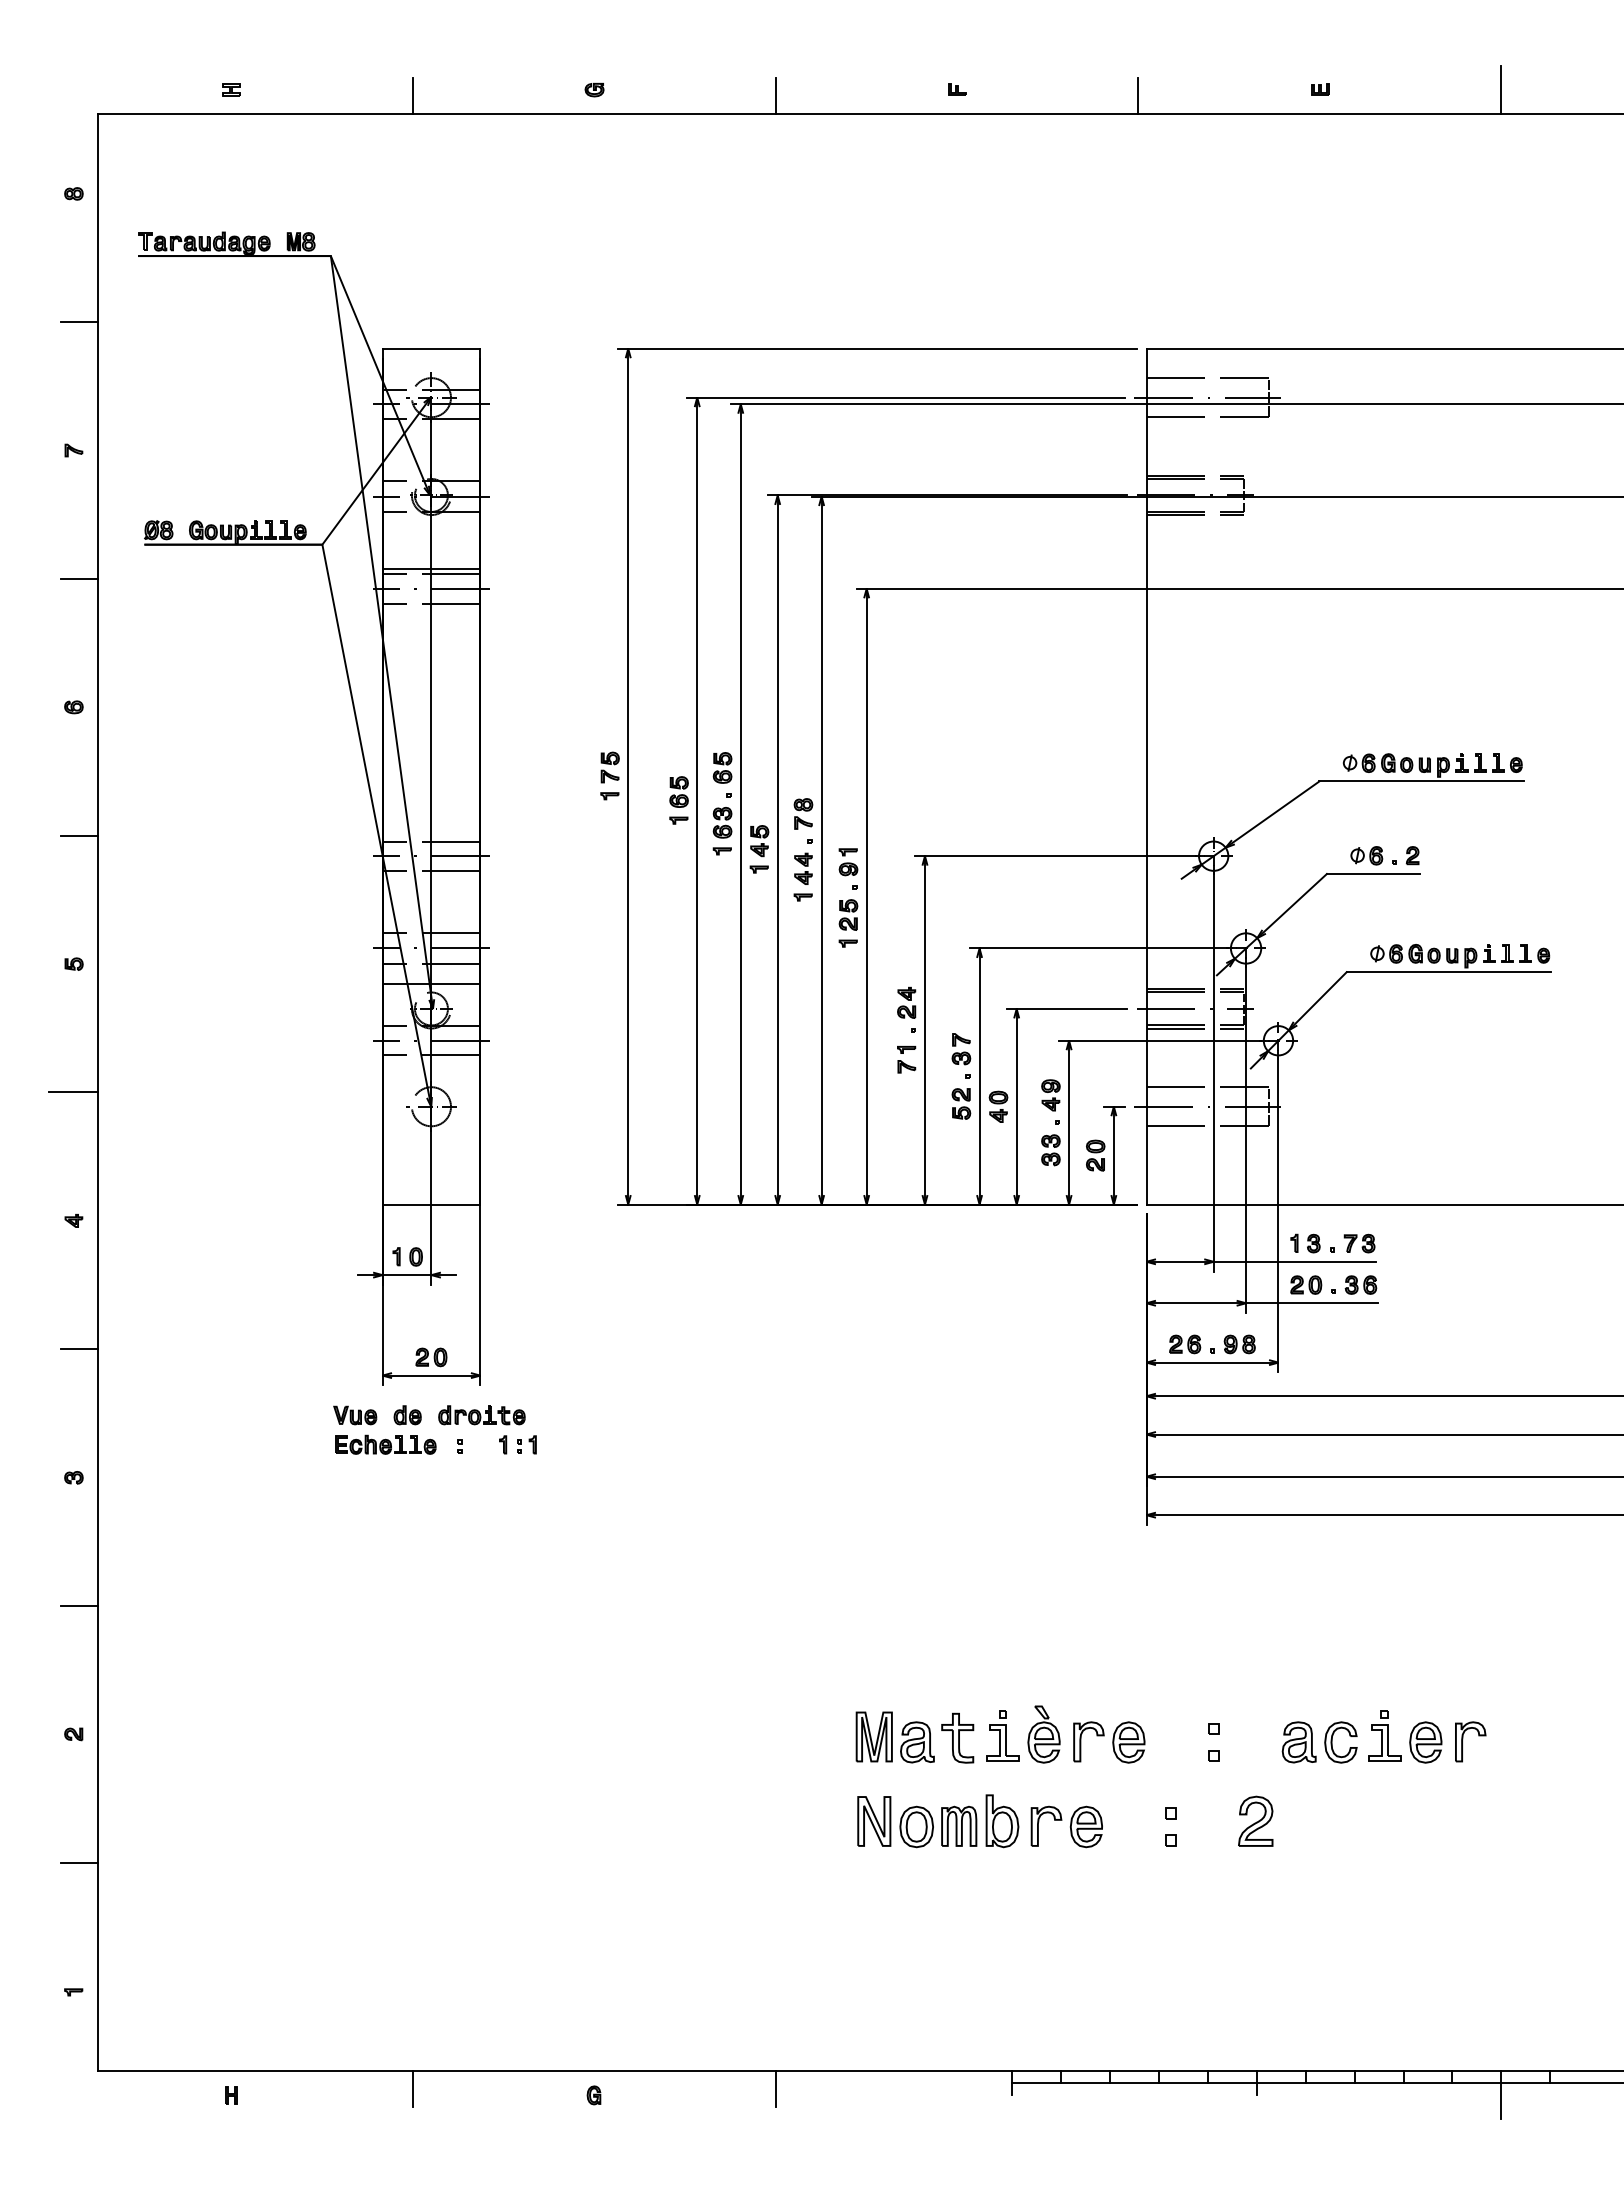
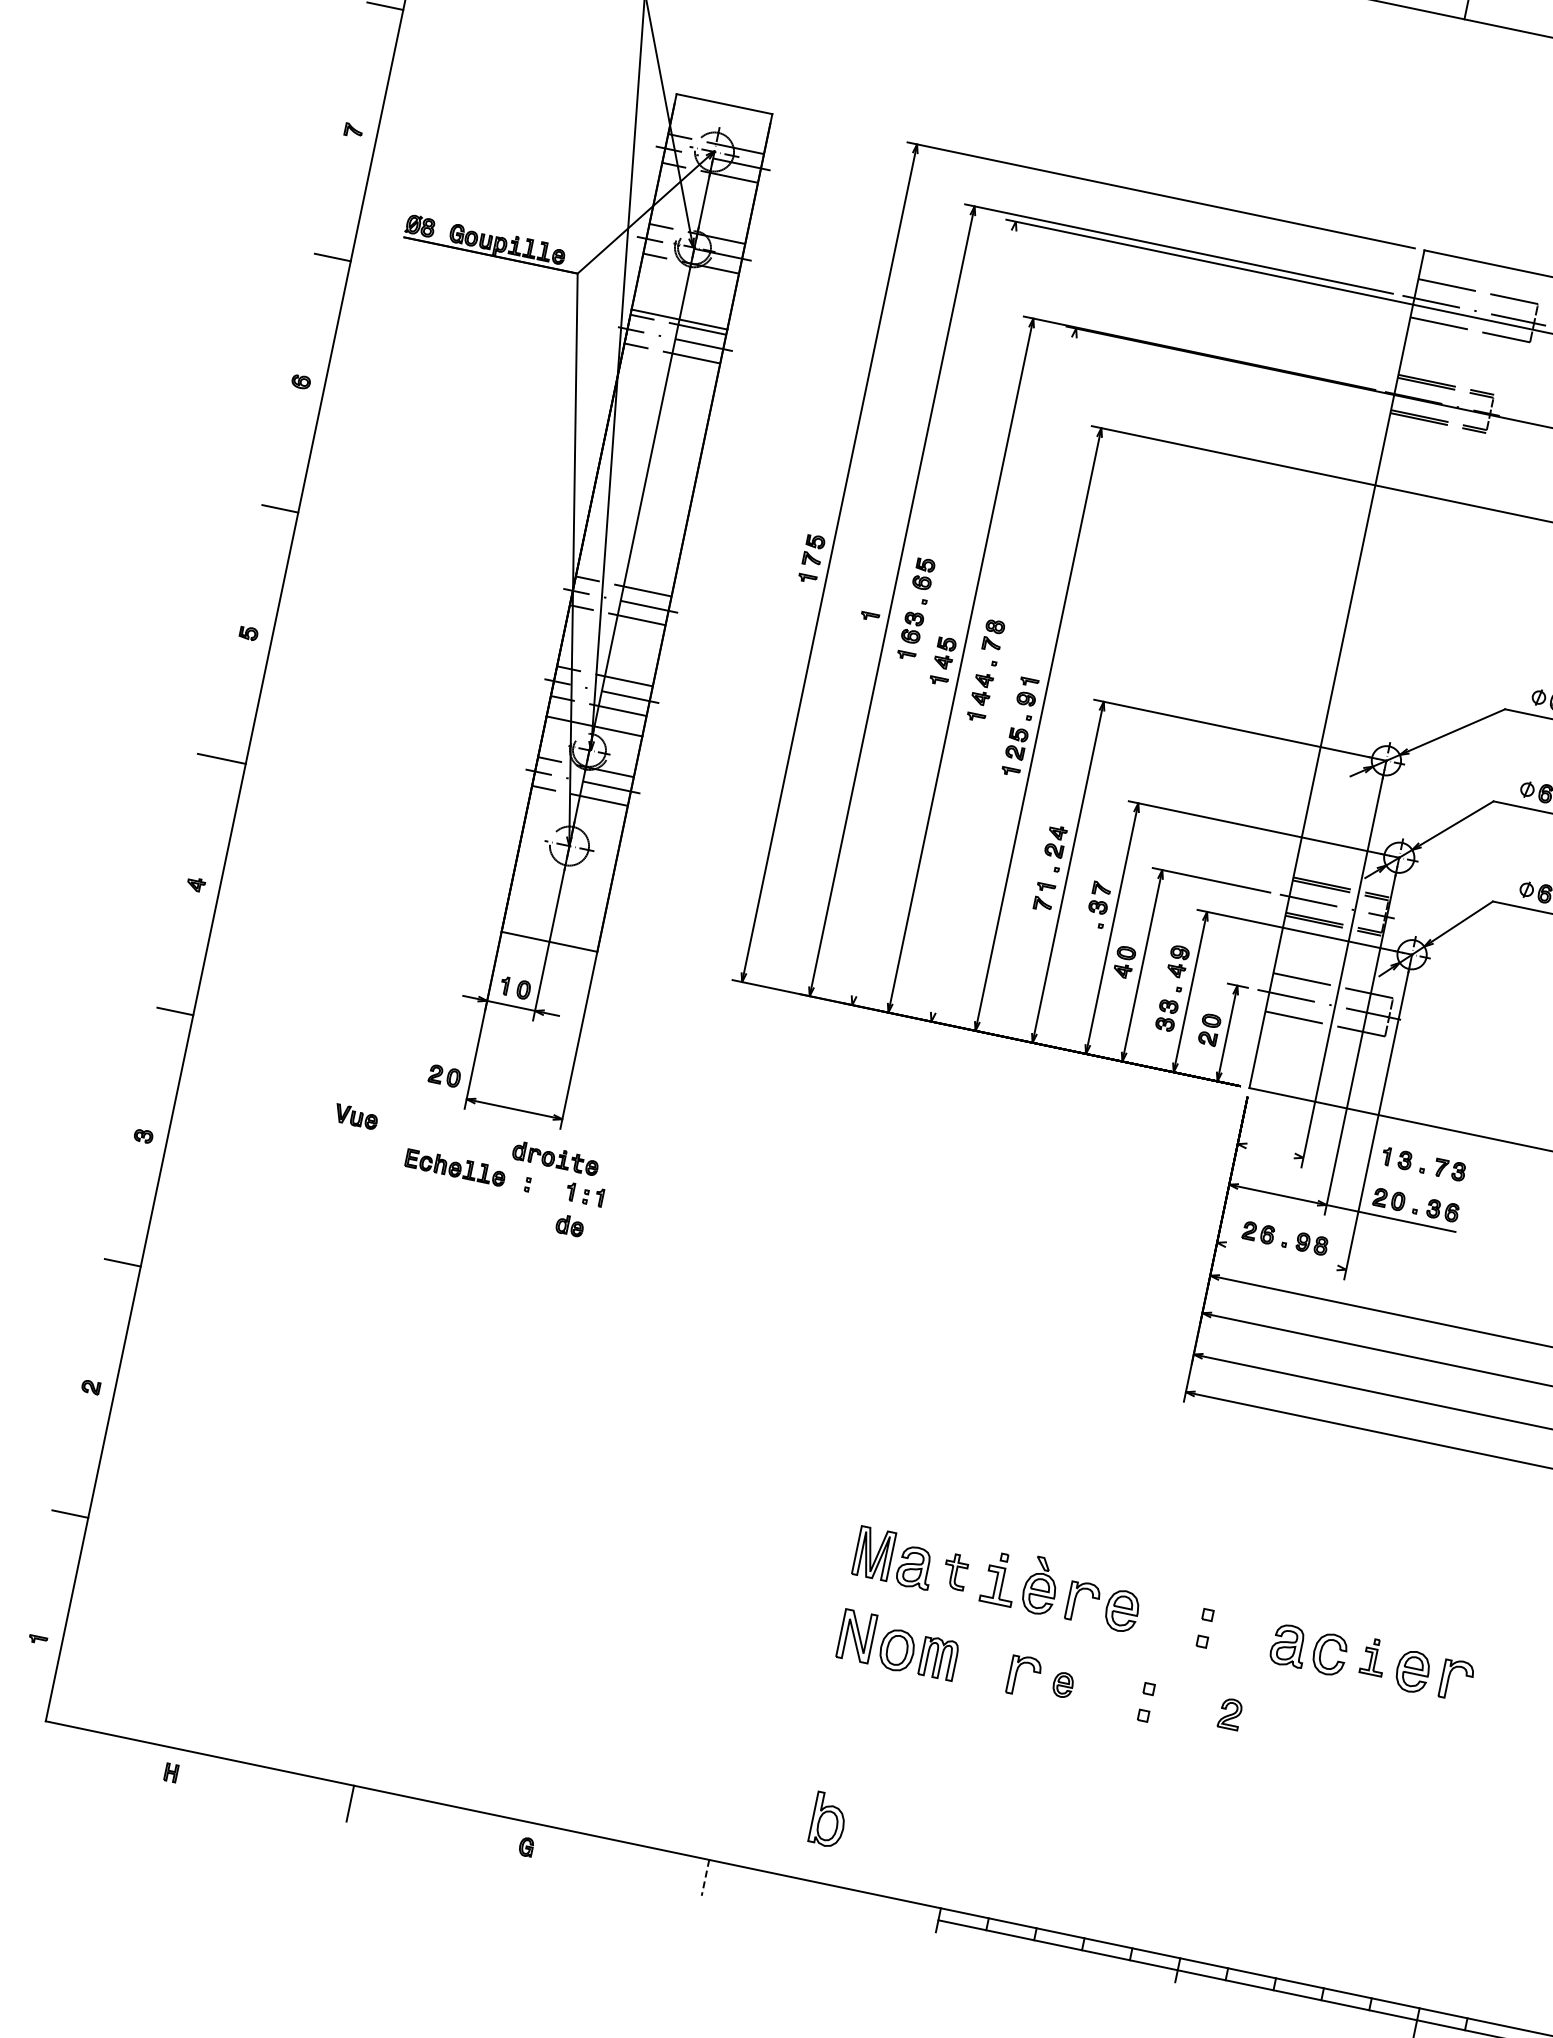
part: (678, 791) -> (875, 588), removed
line: (740, 804) -> (933, 613), removed
line: (821, 850) -> (1003, 675), removed
part: (961, 1103) -> (1088, 951), removed
line: (1261, 1261) -> (1350, 1167), removed
part: (431, 1357) -> (444, 1076), moved
line: (1212, 1362) -> (1281, 1256), removed
part: (355, 1415) -> (356, 1117), moved
part: (407, 1415) -> (569, 1225), moved
part: (1384, 1735) -> (1373, 1656), size x0.7
part: (957, 1737) -> (955, 1571), size x0.7
part: (1255, 1820) -> (1230, 1713), size x0.6
part: (1002, 1821) -> (828, 1820), moved
part: (1085, 1826) -> (1062, 1684), size x0.6
line: (775, 2089) -> (705, 1878), solid -> dashed

